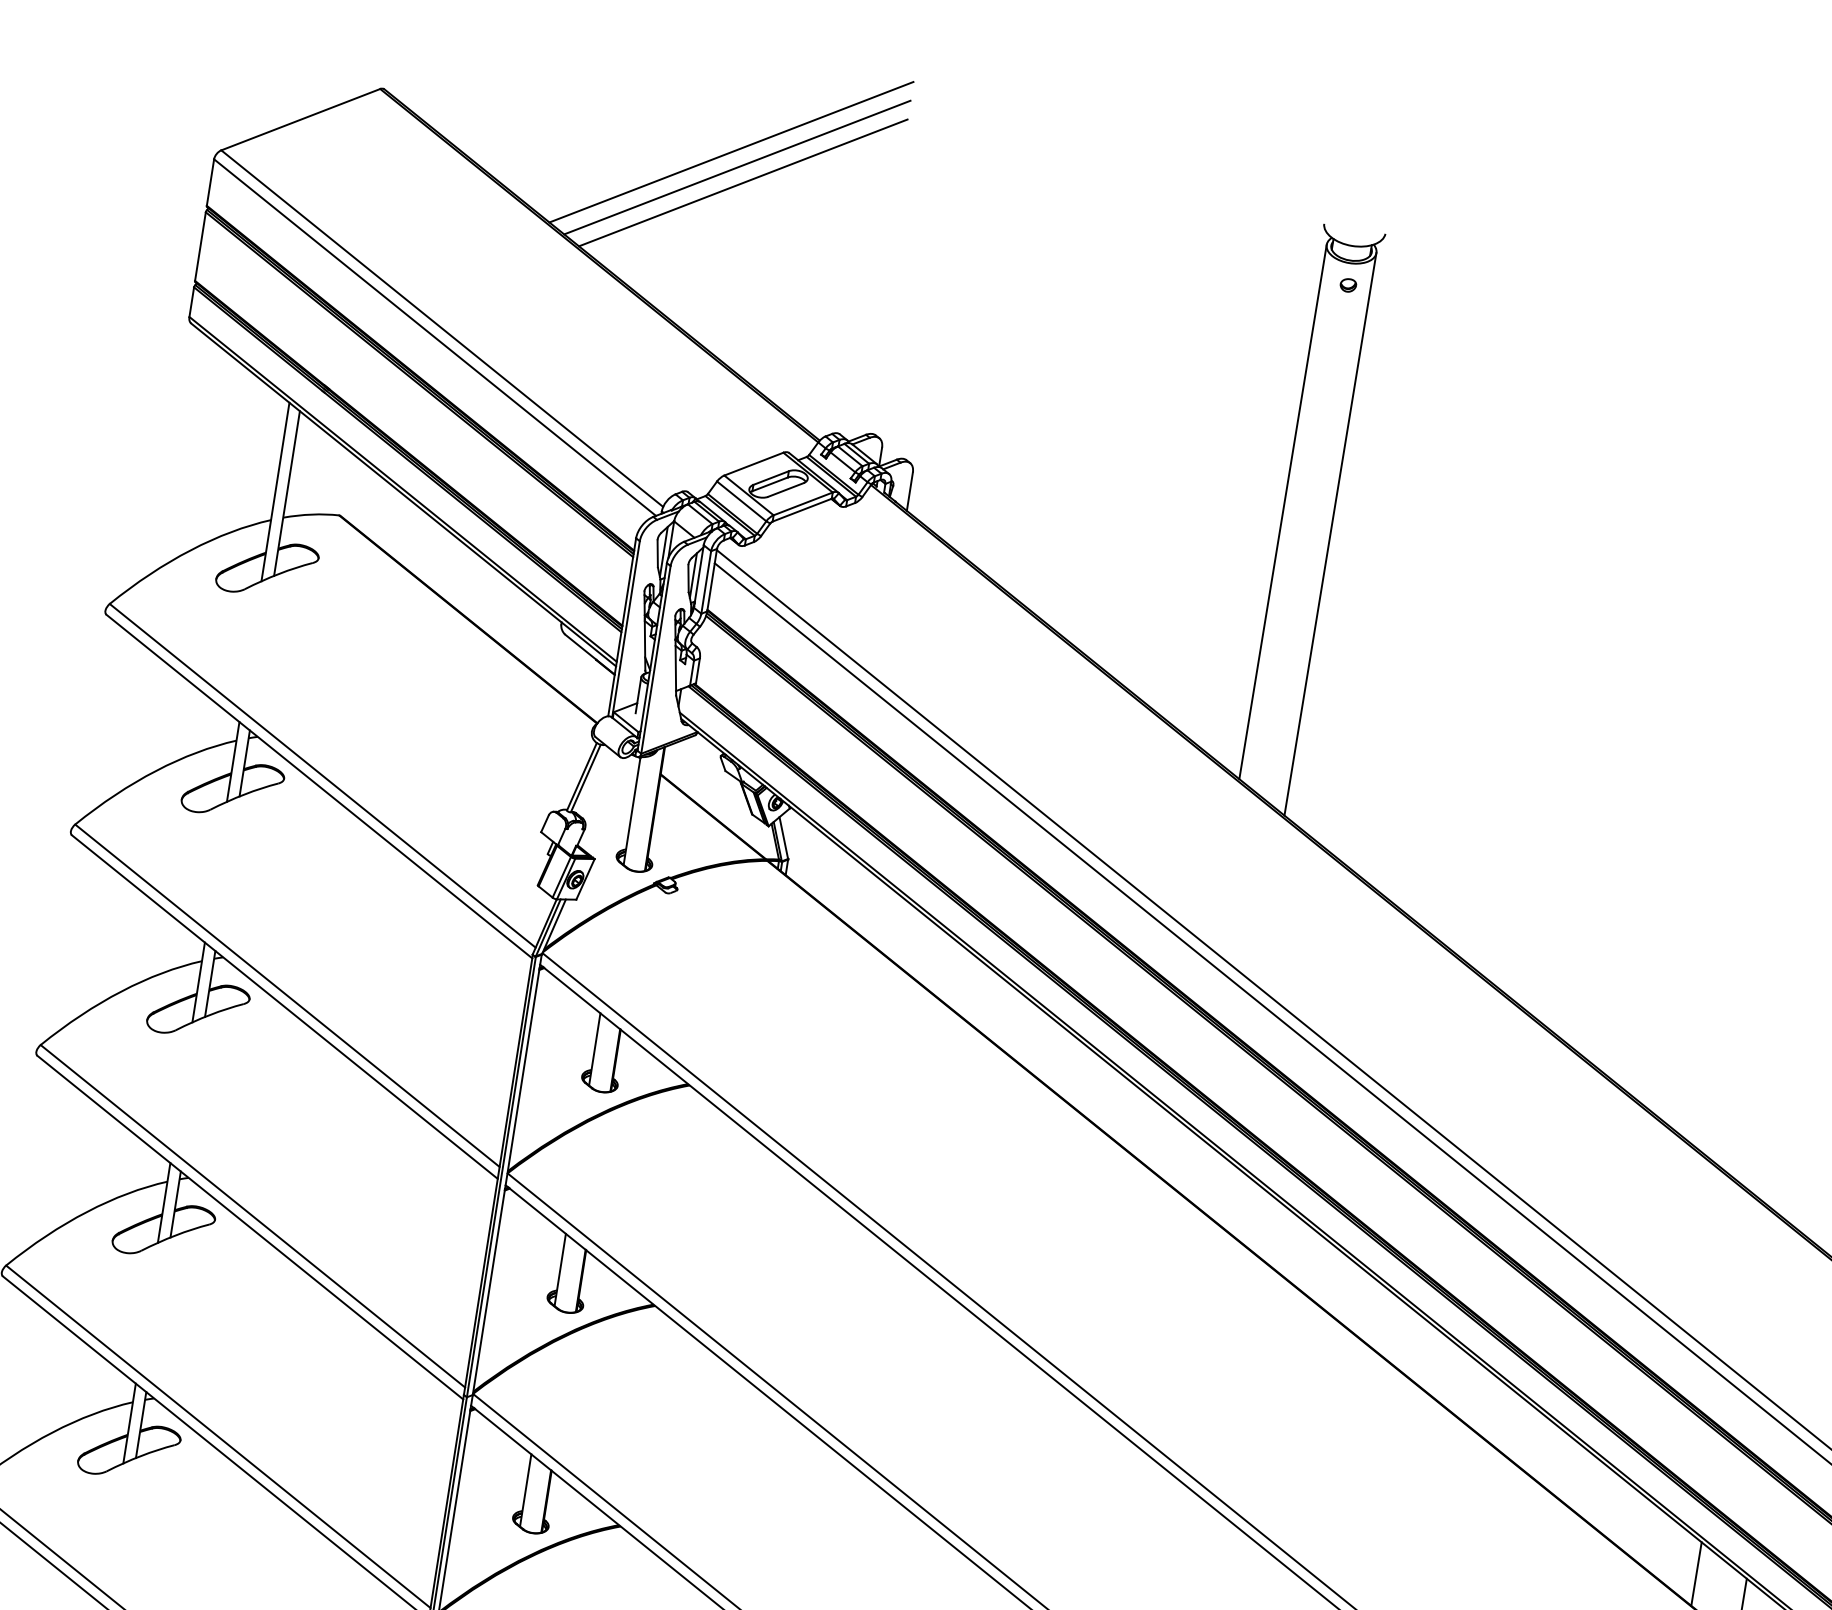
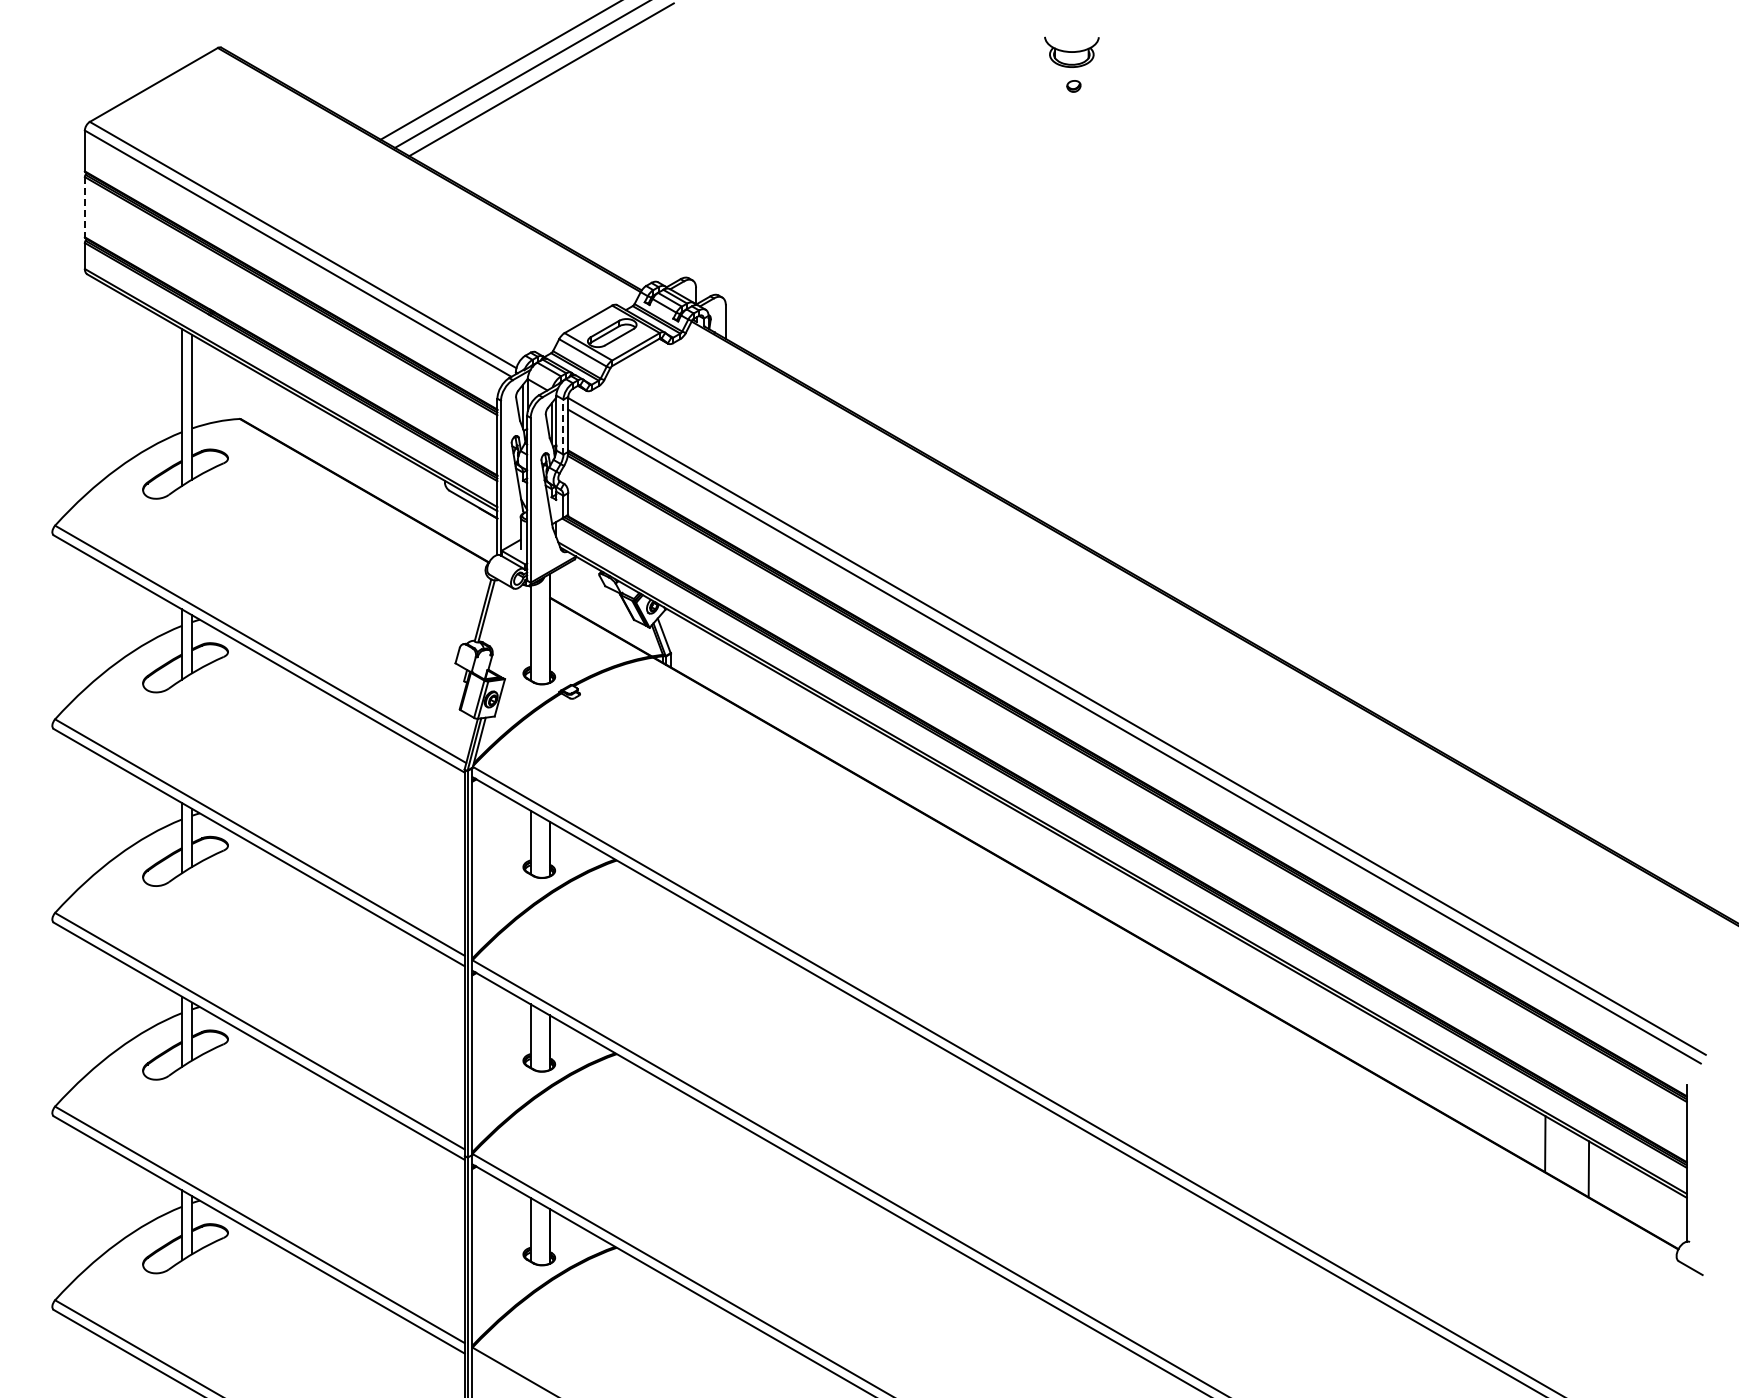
line: (199, 246) -> (84, 207), solid -> dashed
line: (1282, 512) -> (1047, 289), removed
line: (1329, 533) -> (1091, 301), removed
line: (706, 581) -> (563, 426), solid -> dashed

